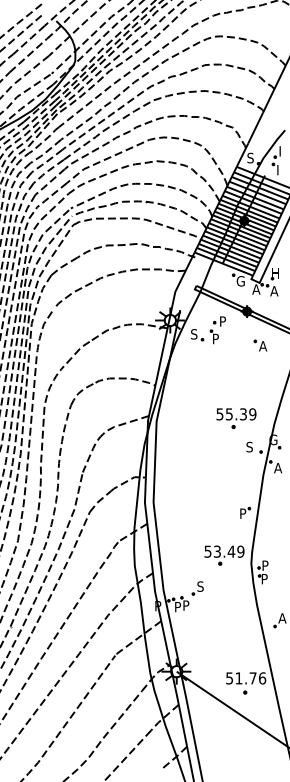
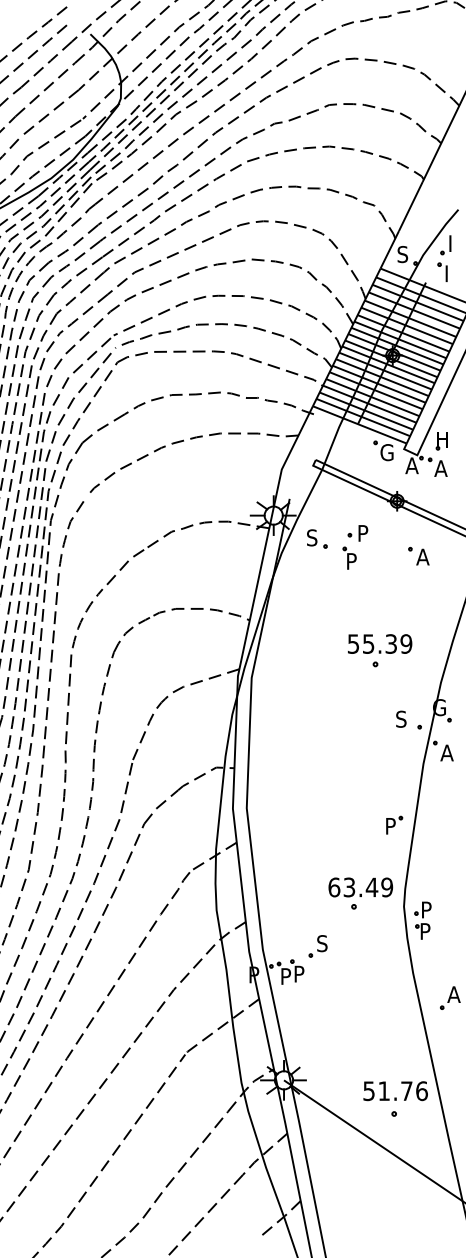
part: (217, 330) -> (354, 547), moved
part: (236, 418) -> (380, 650), moved
text: (207, 551) -> (333, 887), 53.49 -> 63.49

